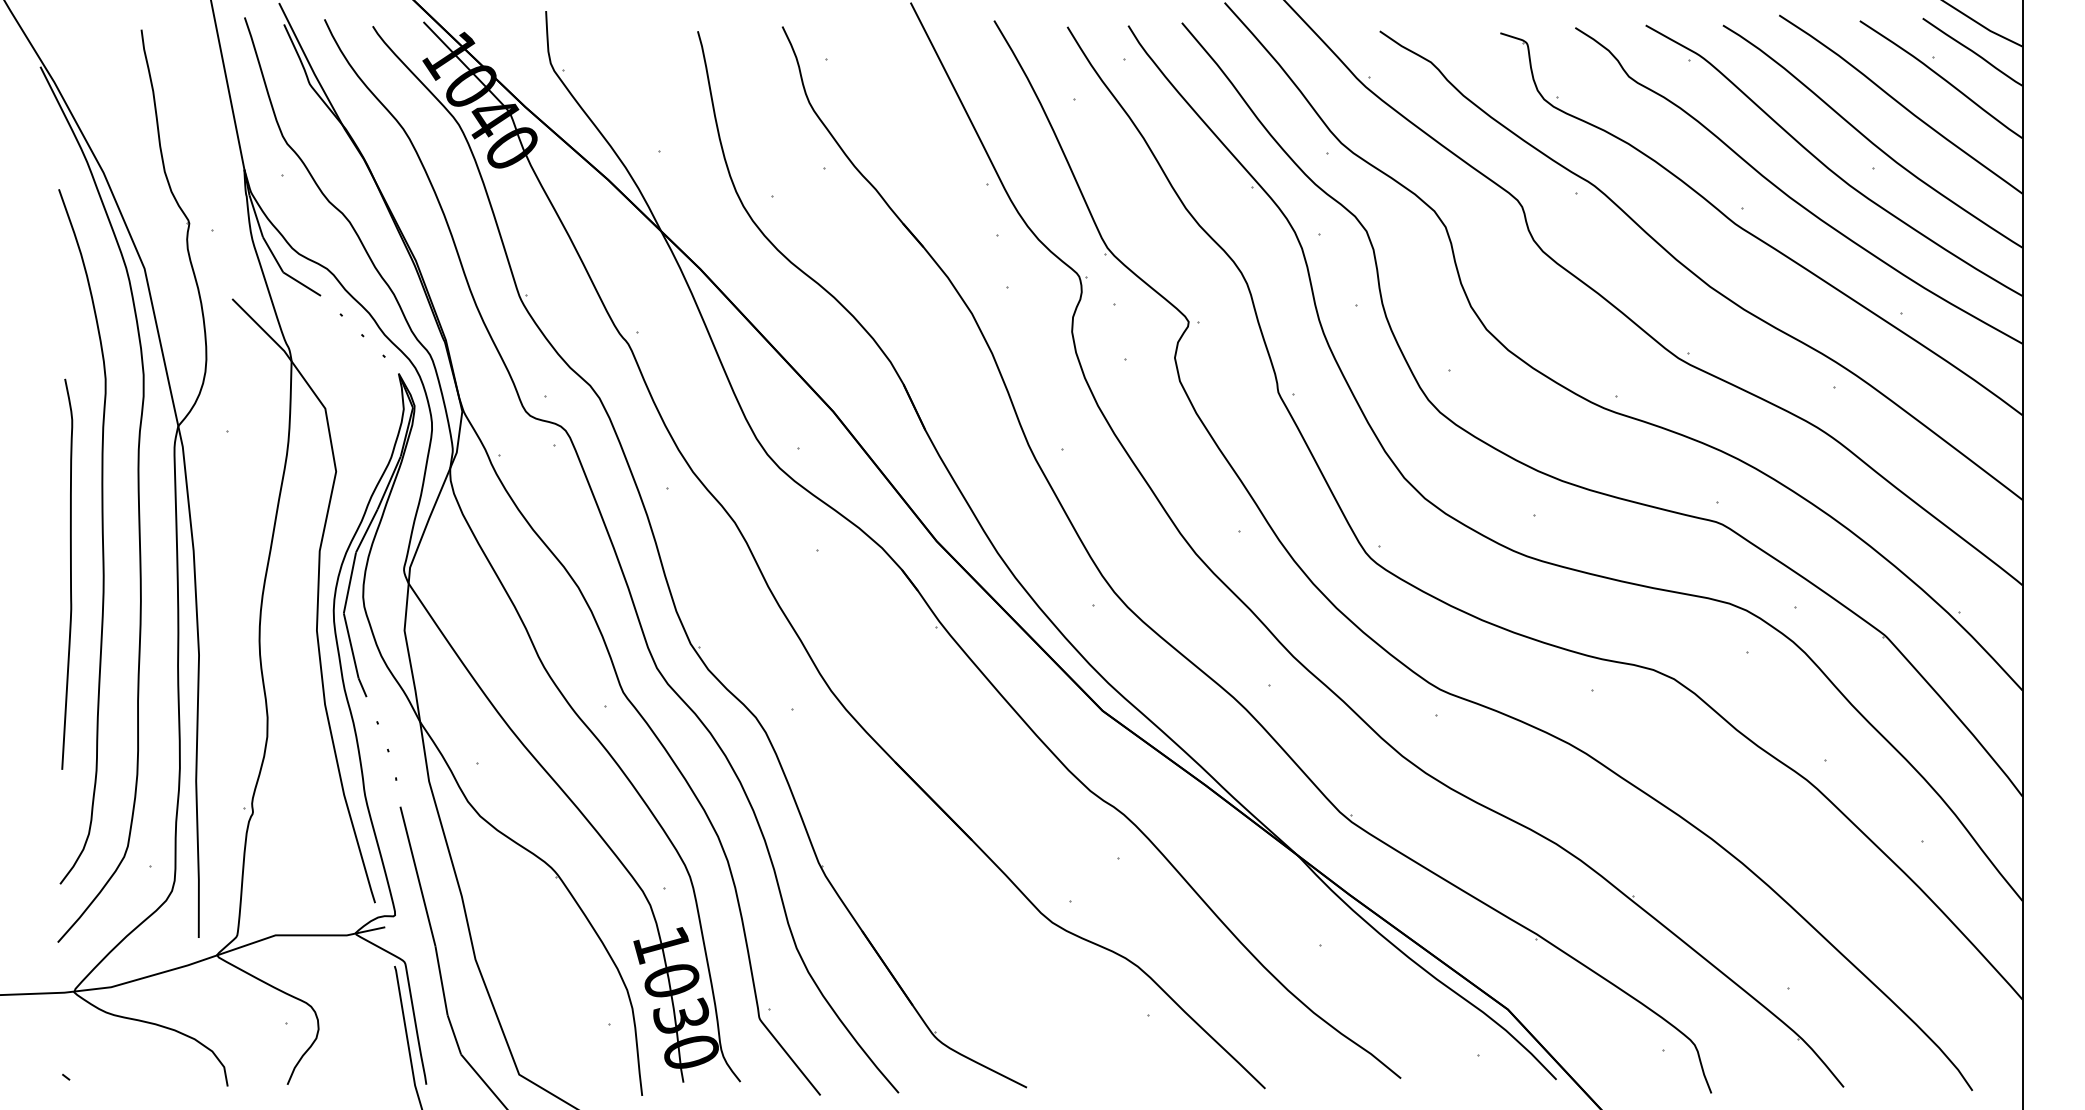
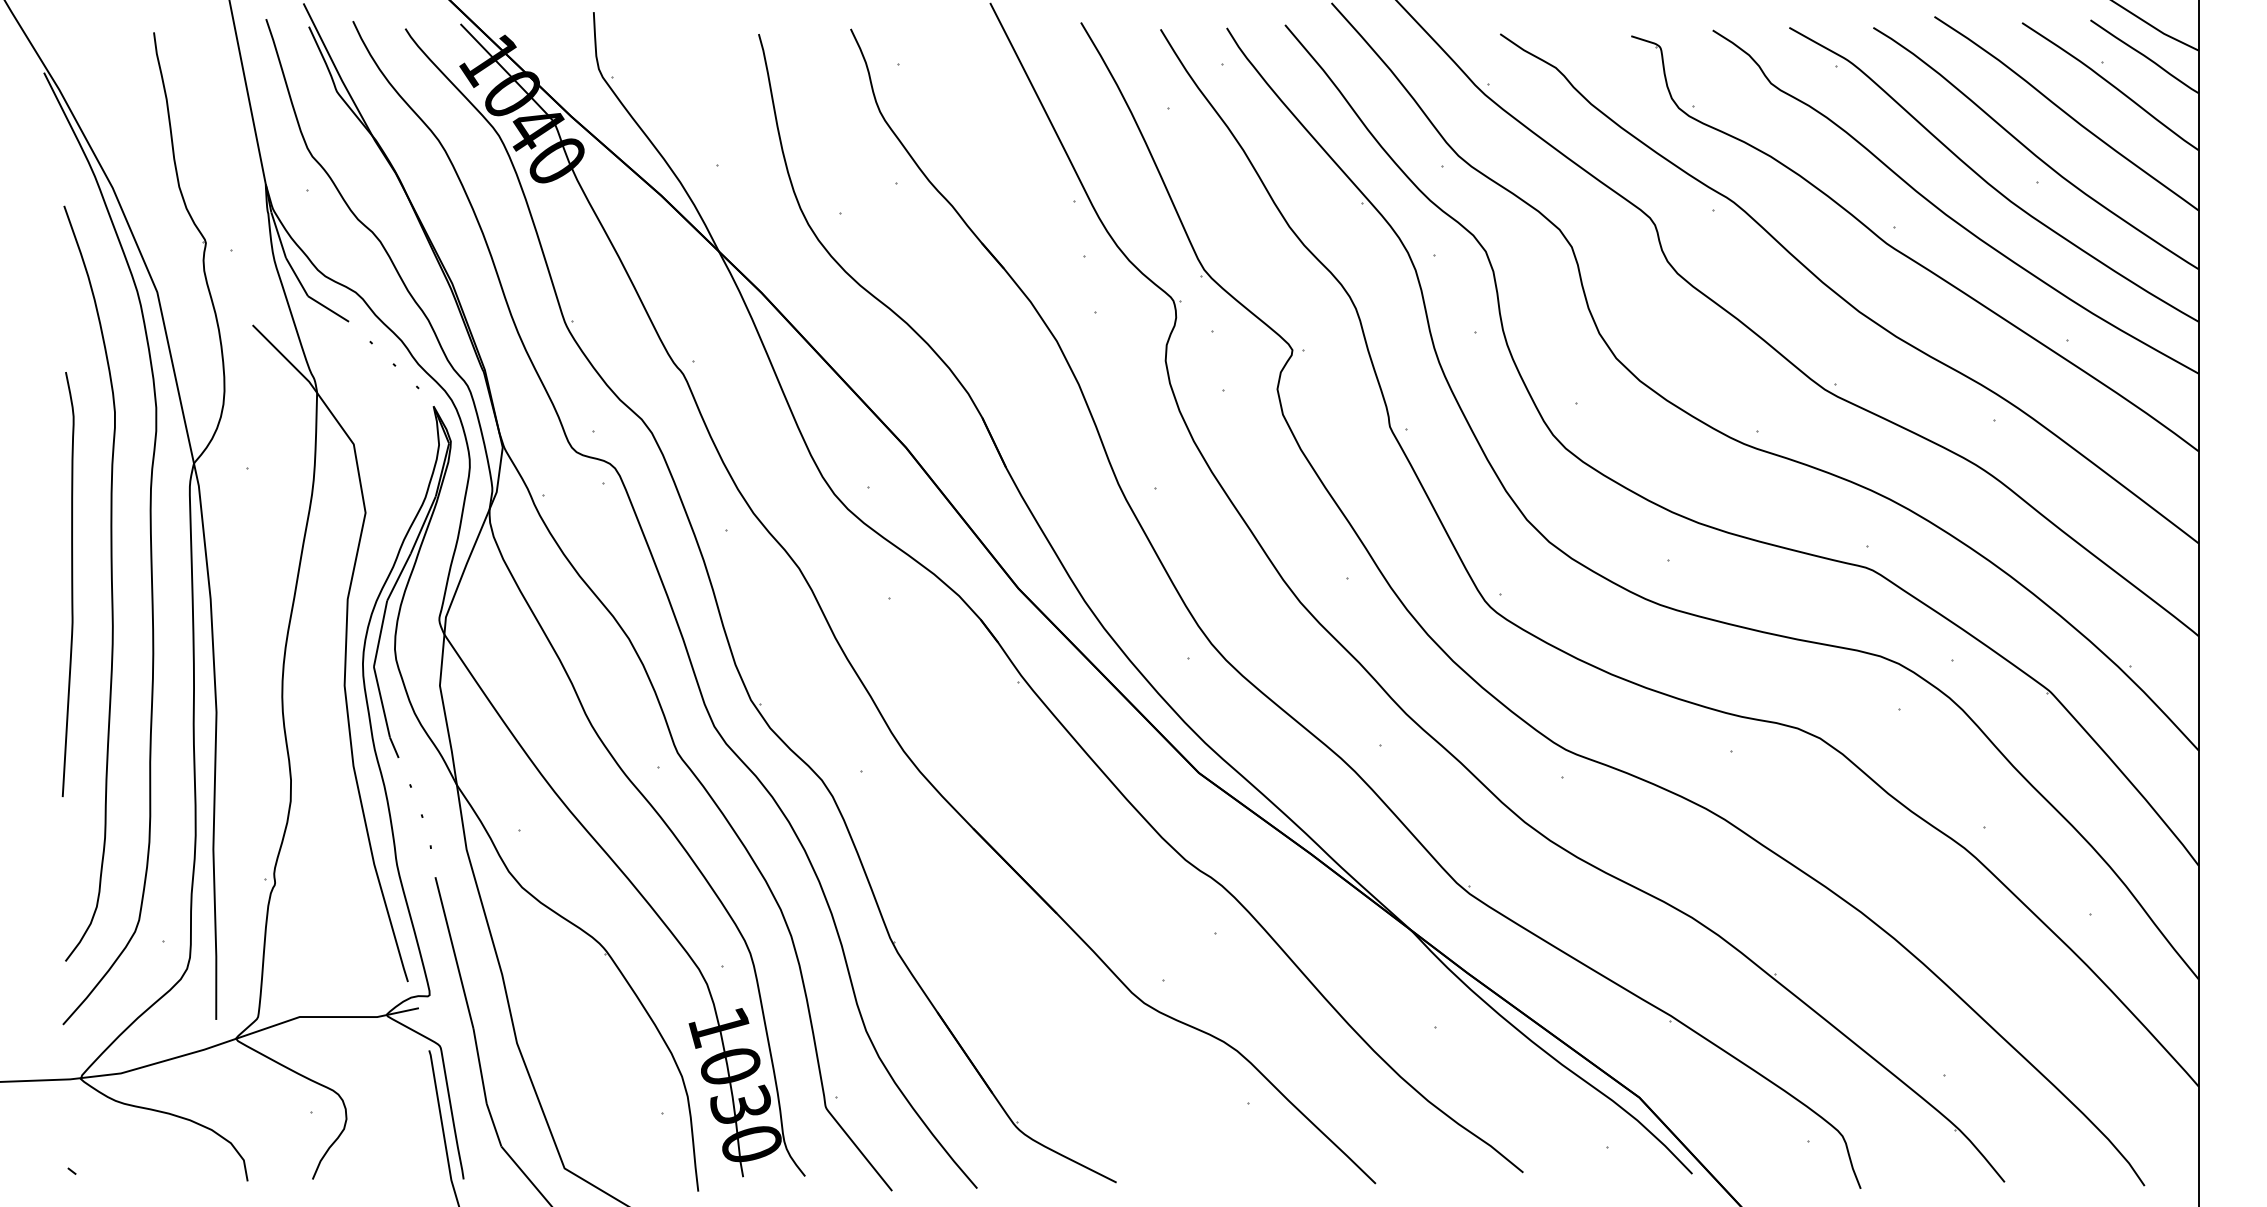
curve: (70, 574) -> (71, 584), moved

